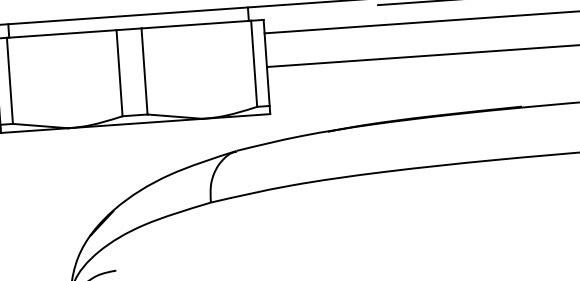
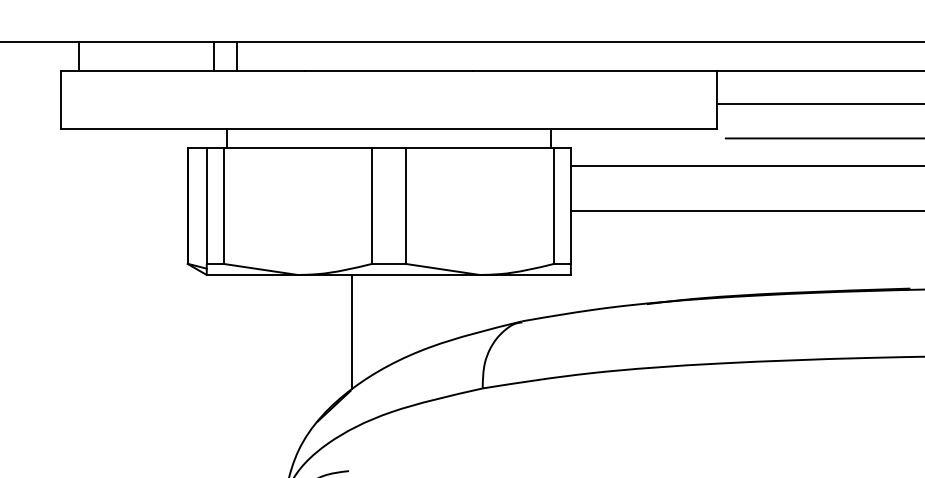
line: (111, 167) -> (352, 331), added

